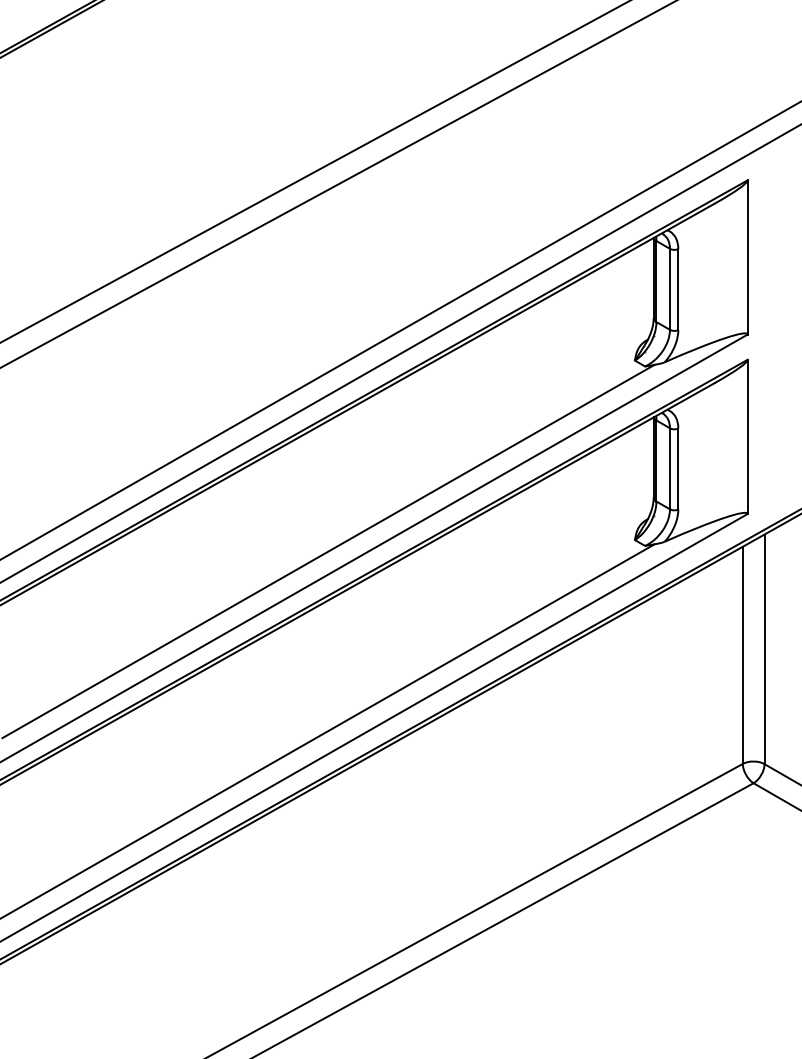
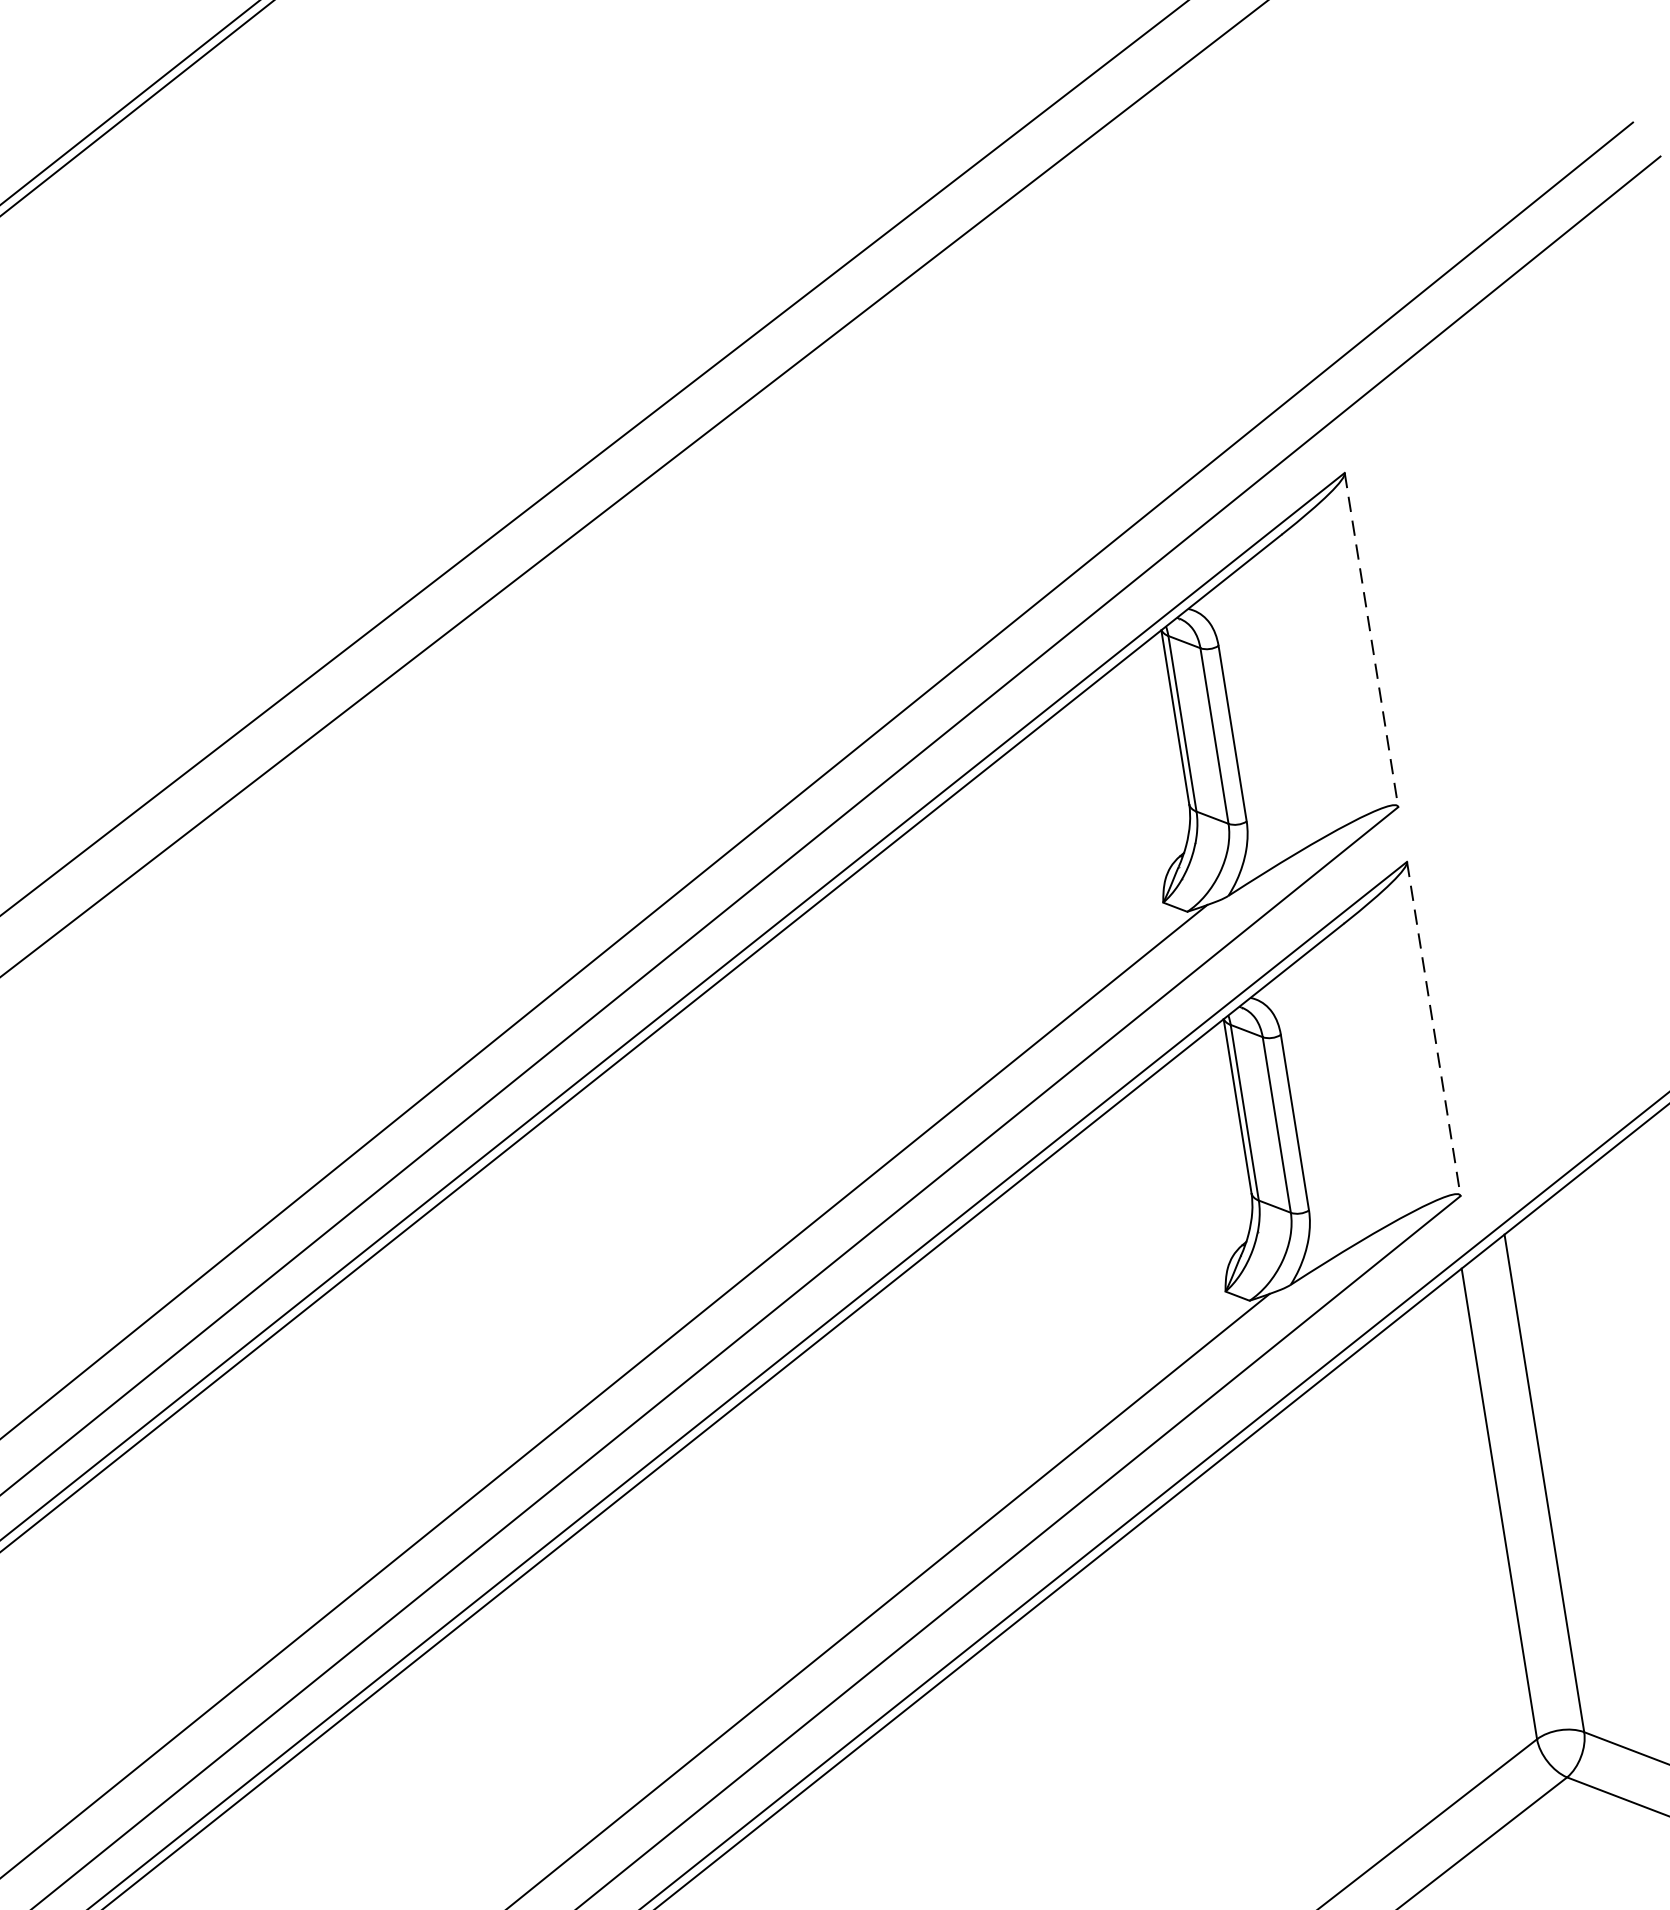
line: (747, 258) -> (1371, 642), solid -> dashed
line: (747, 437) -> (1433, 1030), solid -> dashed

